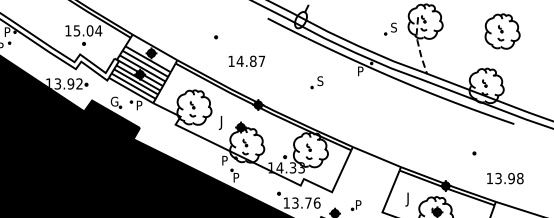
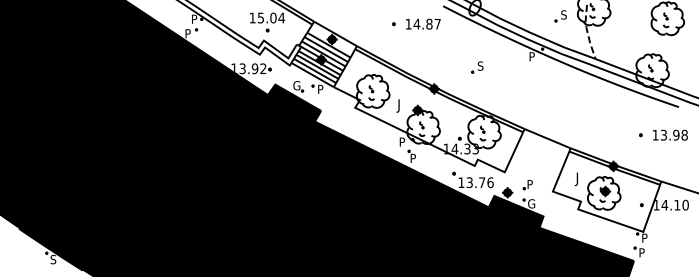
text: (247, 60) -> (423, 23), moved
part: (317, 82) -> (477, 67), moved
text: (505, 177) -> (670, 134), moved

